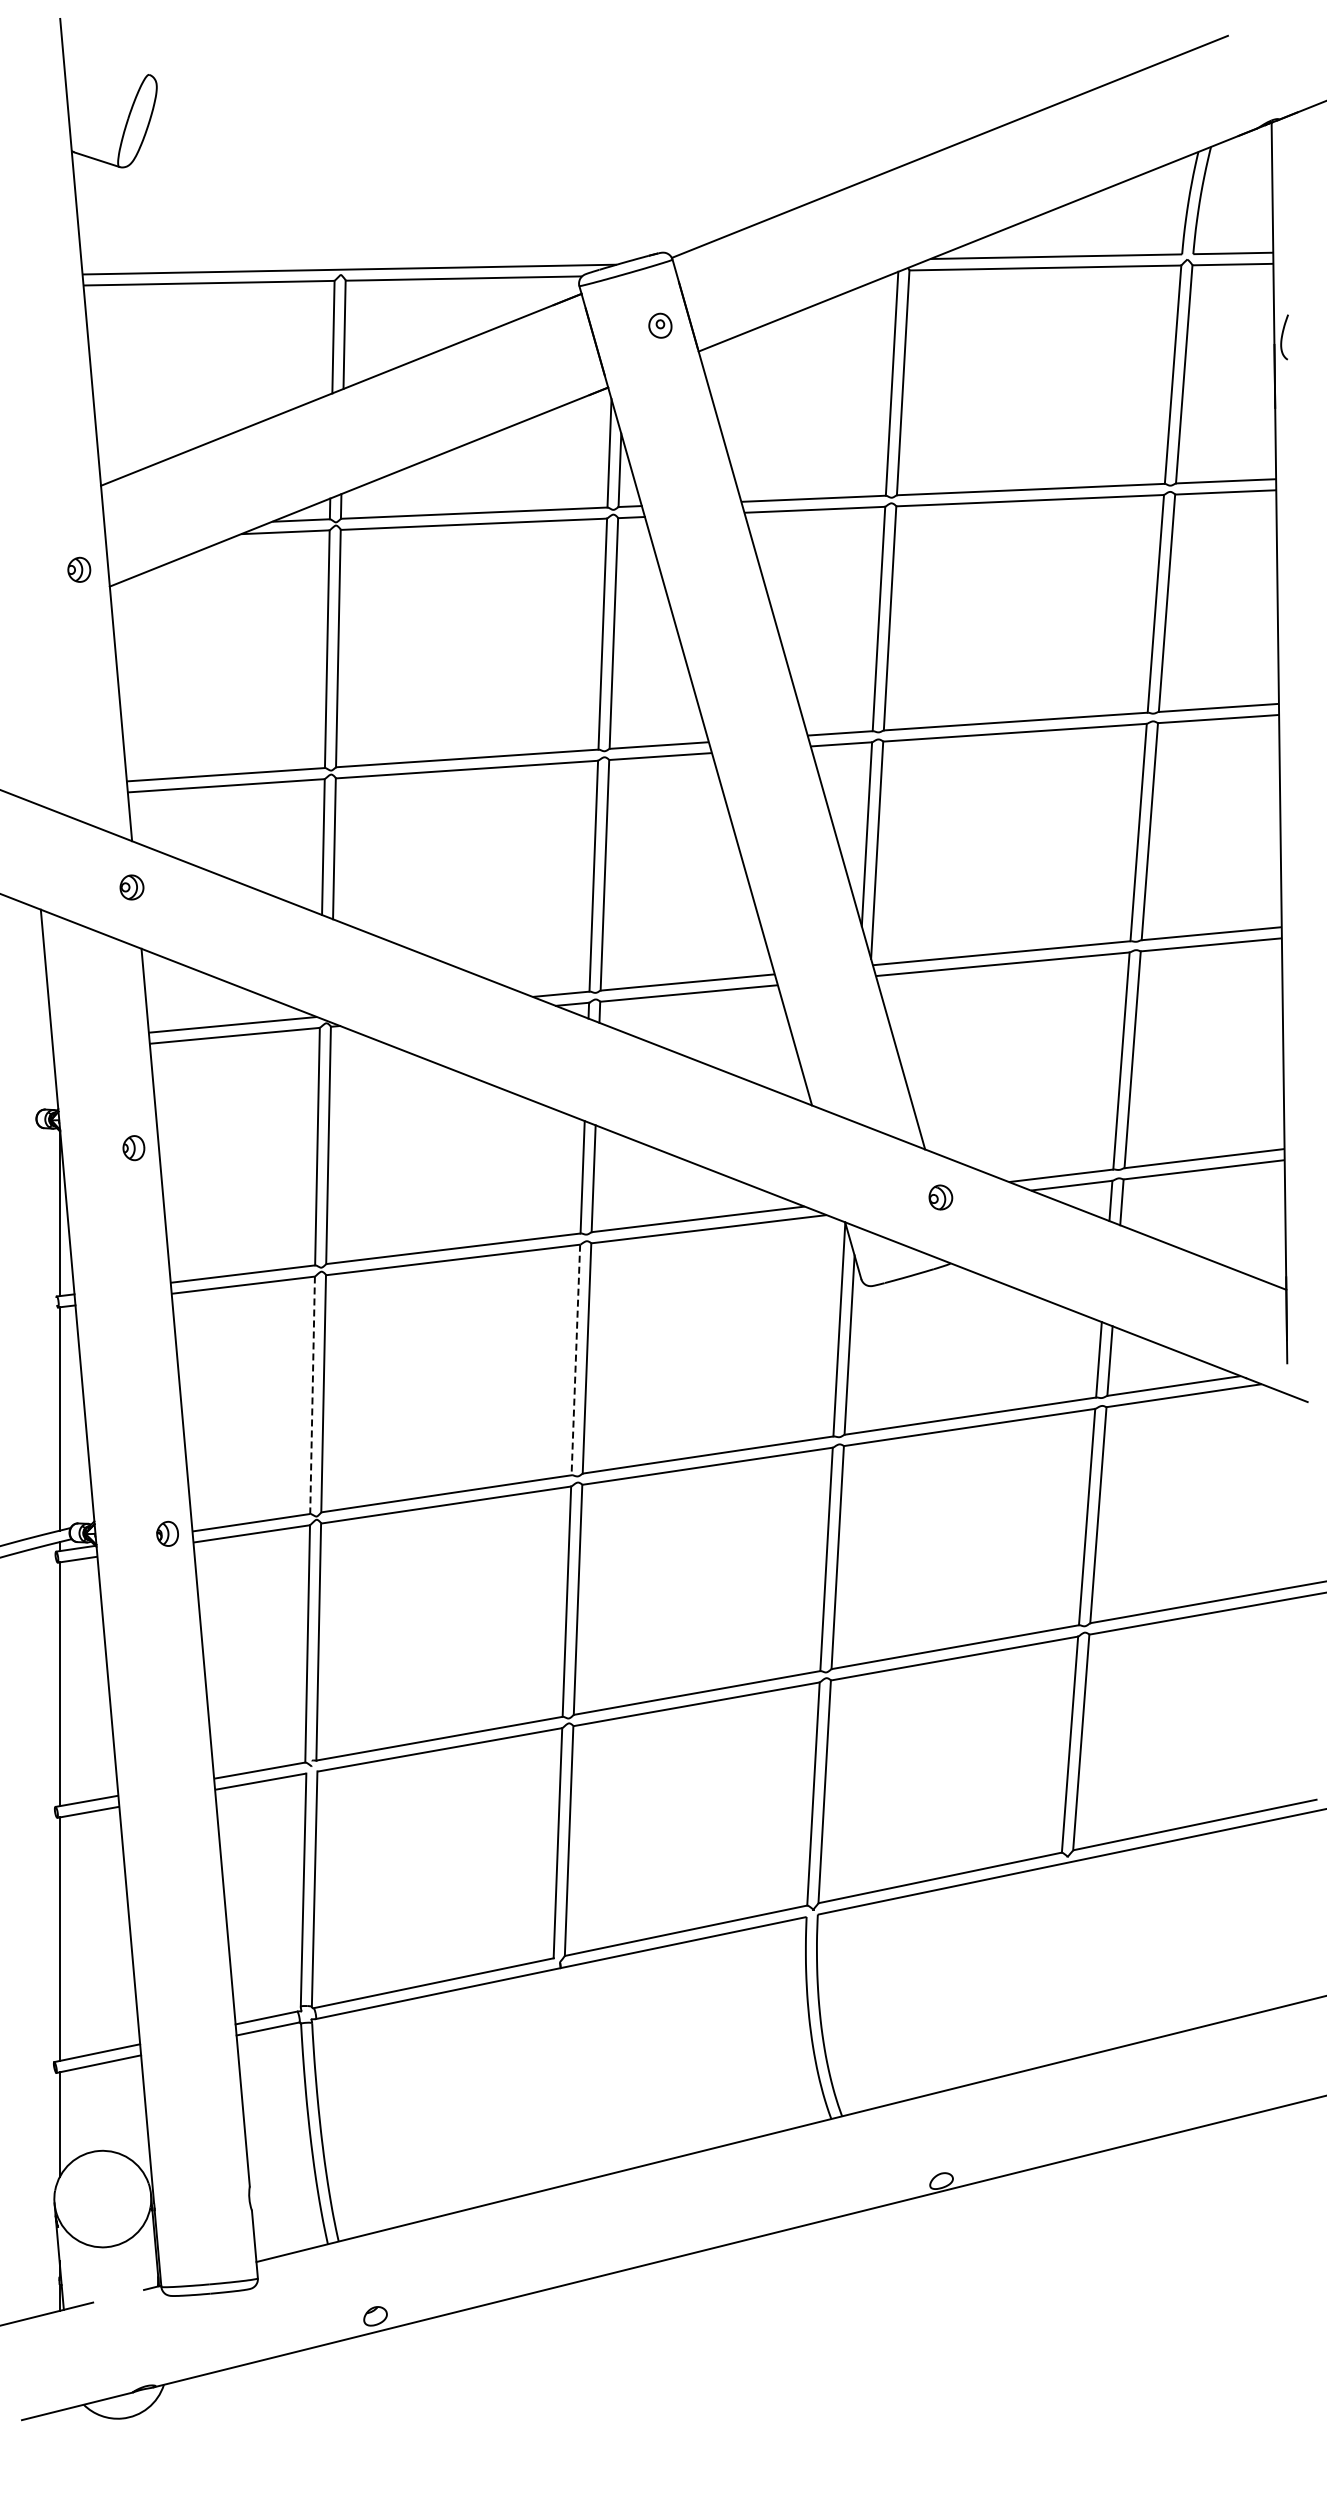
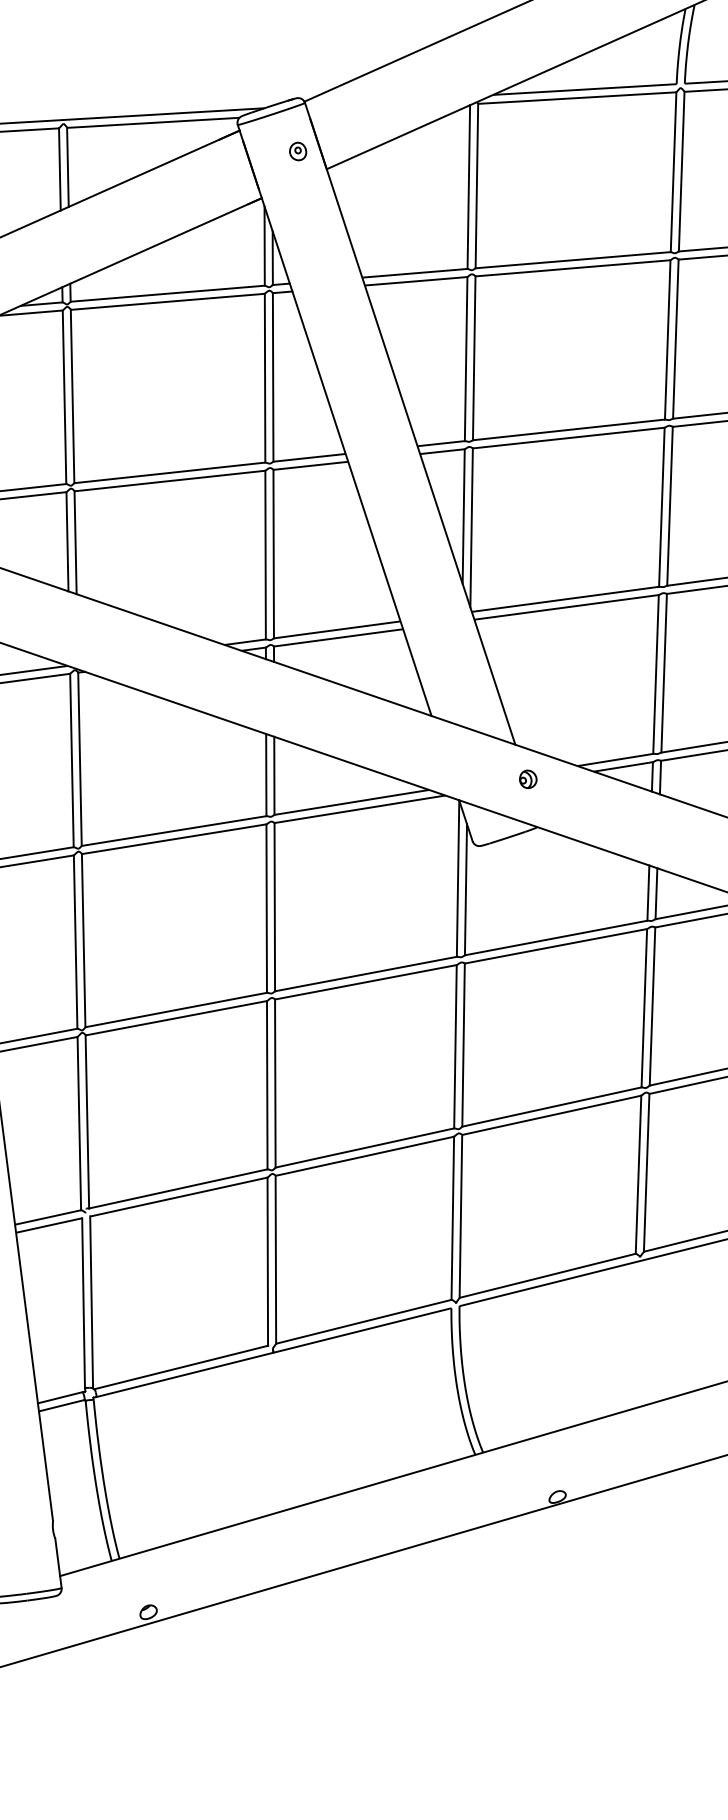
line: (575, 1360) -> (266, 908), dashed -> solid
line: (312, 1395) -> (75, 942), dashed -> solid

